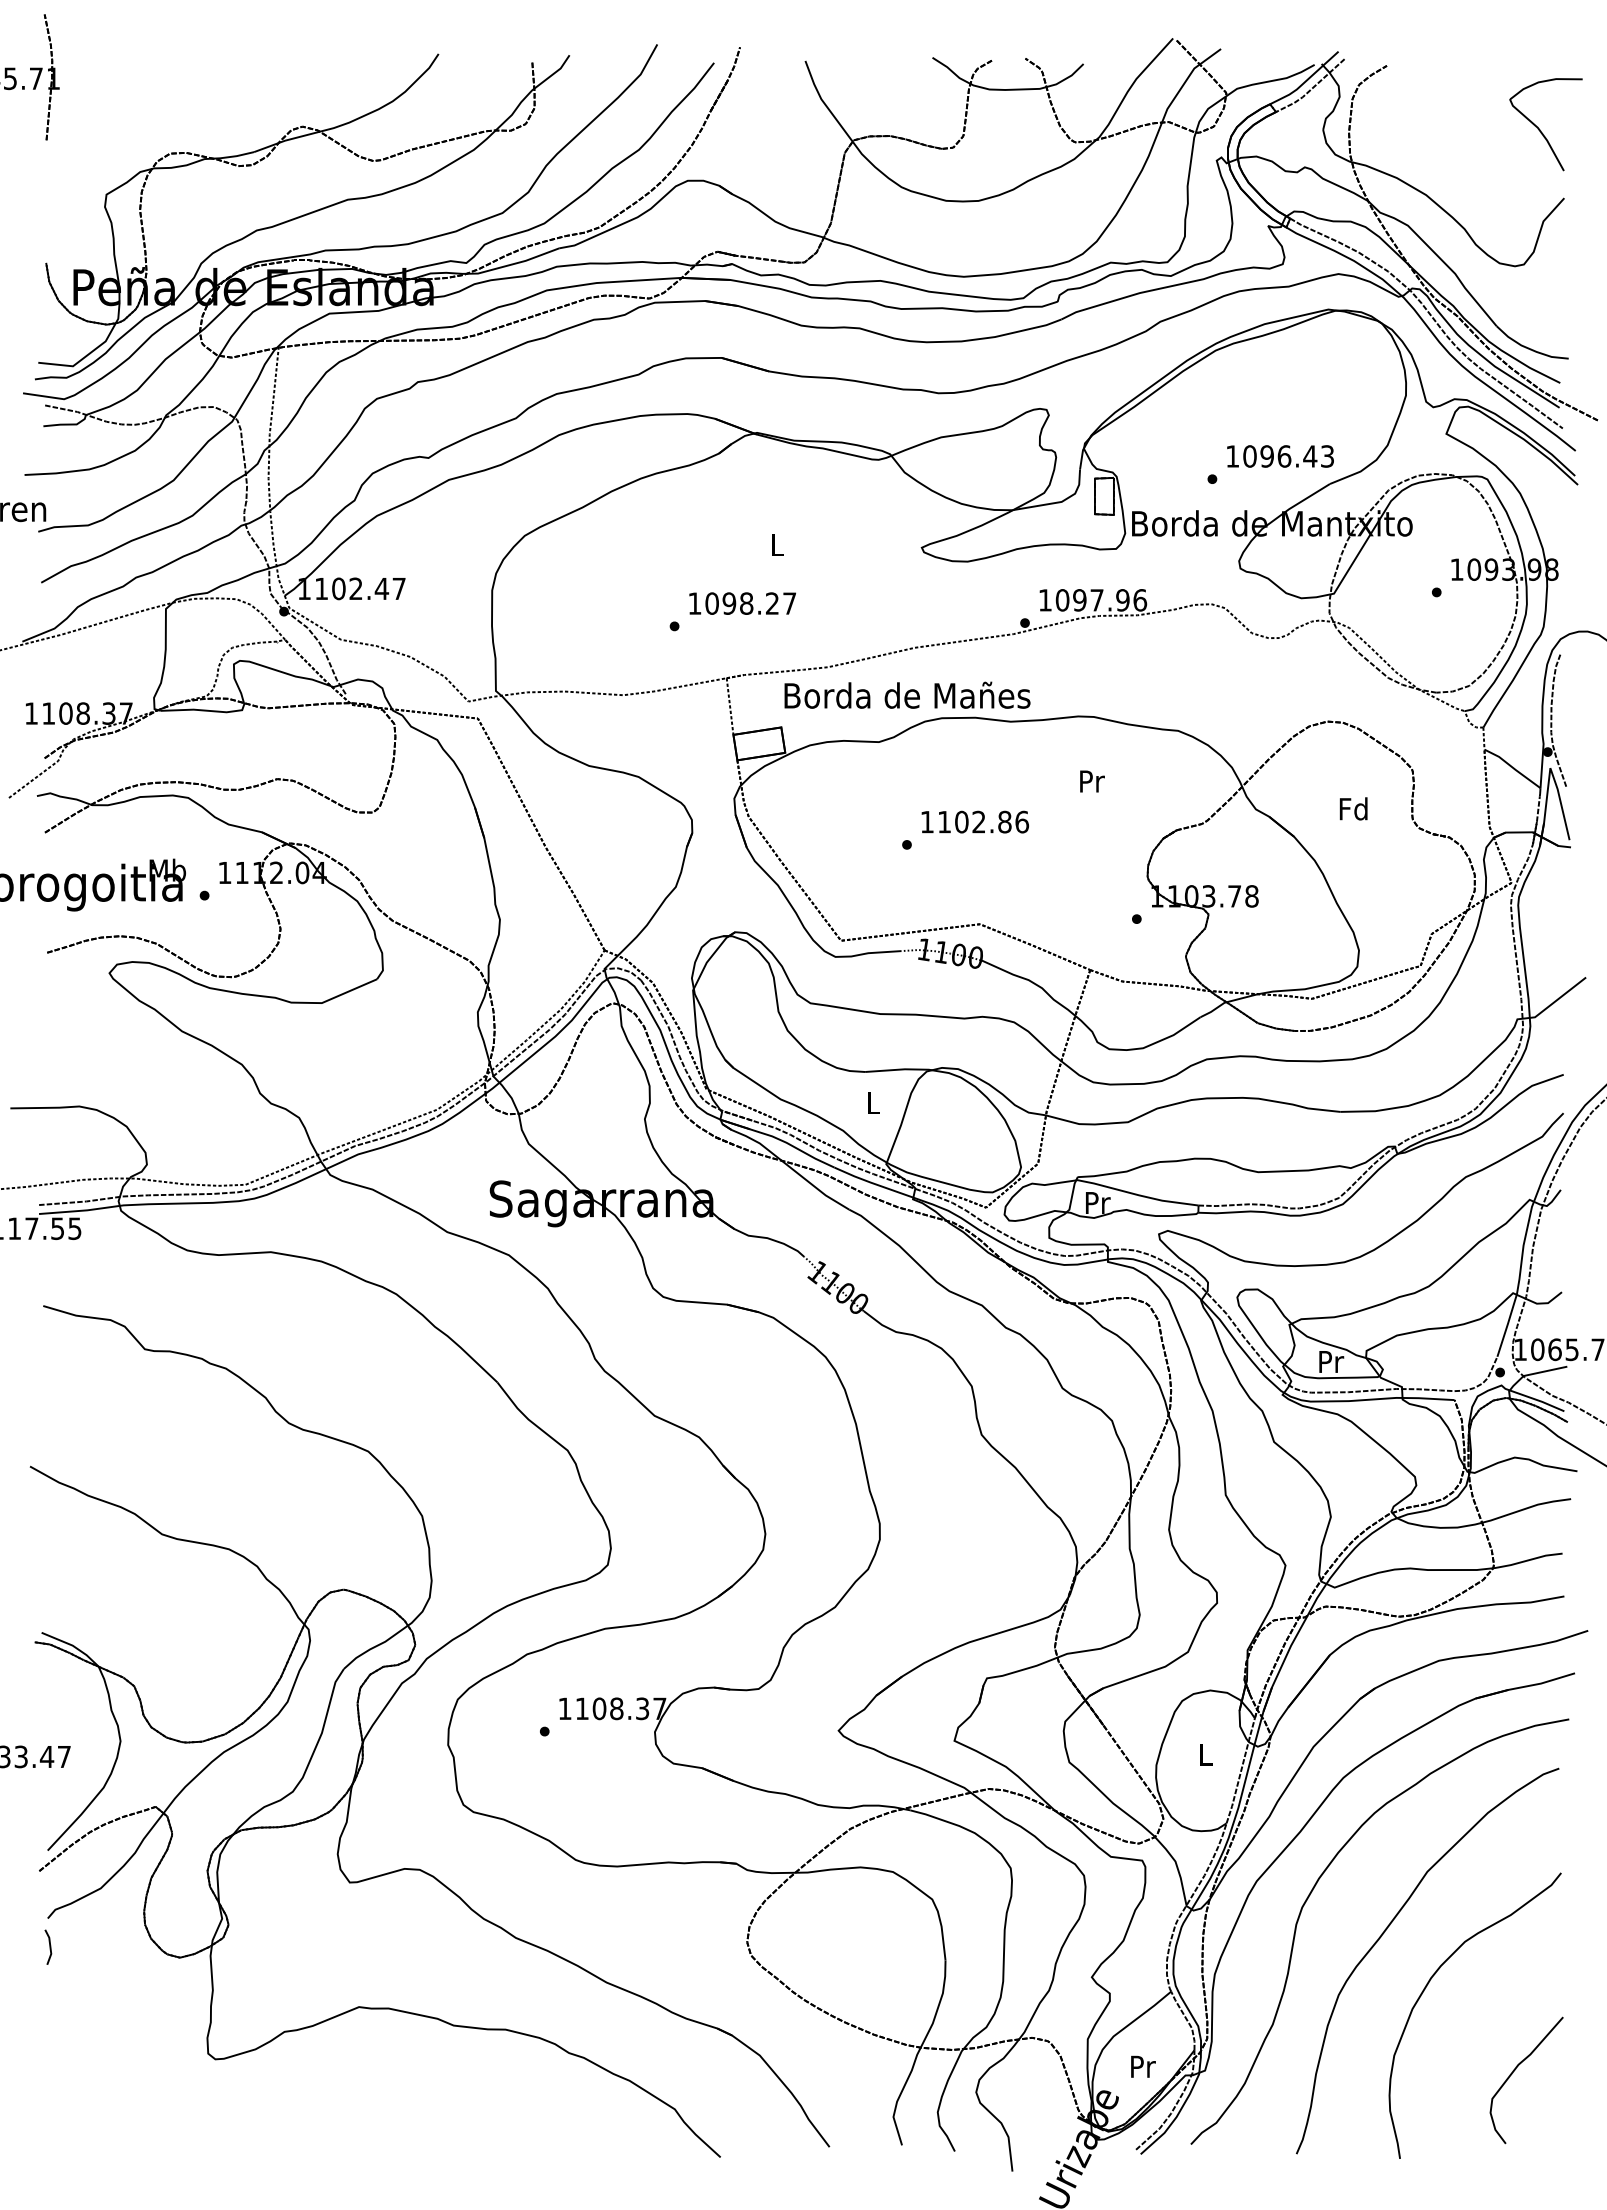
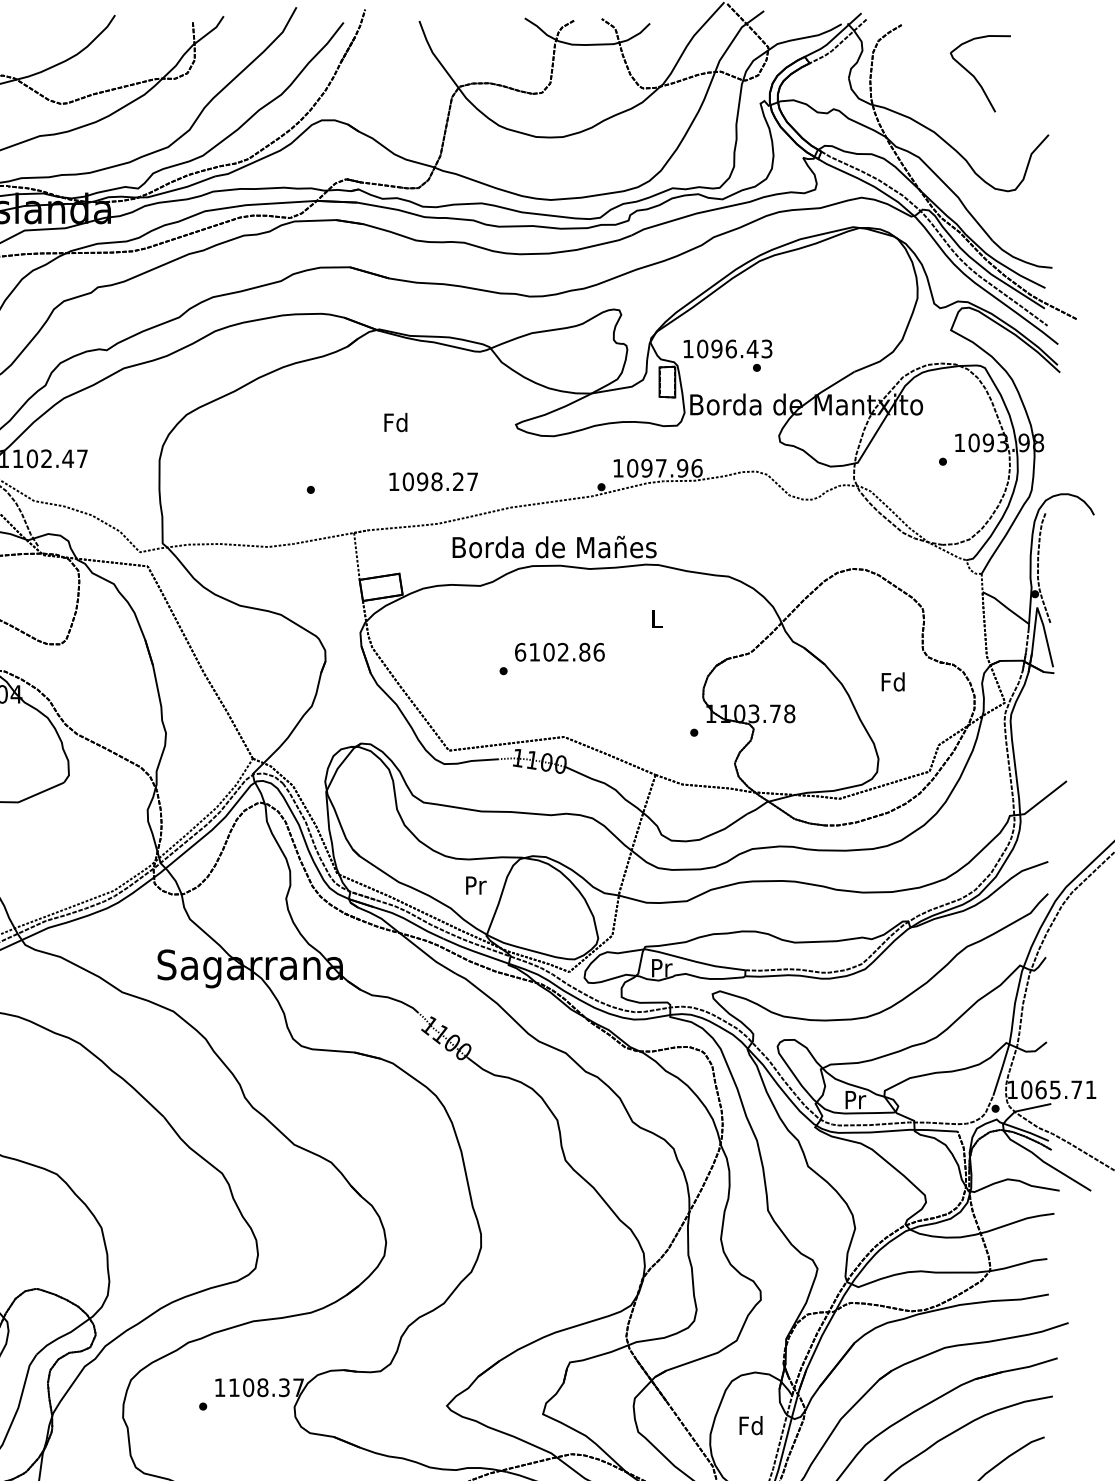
curve: (1540, 129) -> (975, 77), moved
text: (1280, 456) -> (727, 349), moved
text: (776, 544) -> (395, 422), L -> Fd
text: (742, 603) -> (433, 481), moved
text: (907, 694) -> (554, 546), moved
text: (1092, 781) -> (657, 618), Pr -> L
text: (1353, 808) -> (893, 681), moved
text: (927, 821) -> (520, 651), 1102.86 -> 6102.86
text: (873, 1103) -> (475, 885), L -> Pr
text: (1205, 1754) -> (751, 1425), L -> Fd

